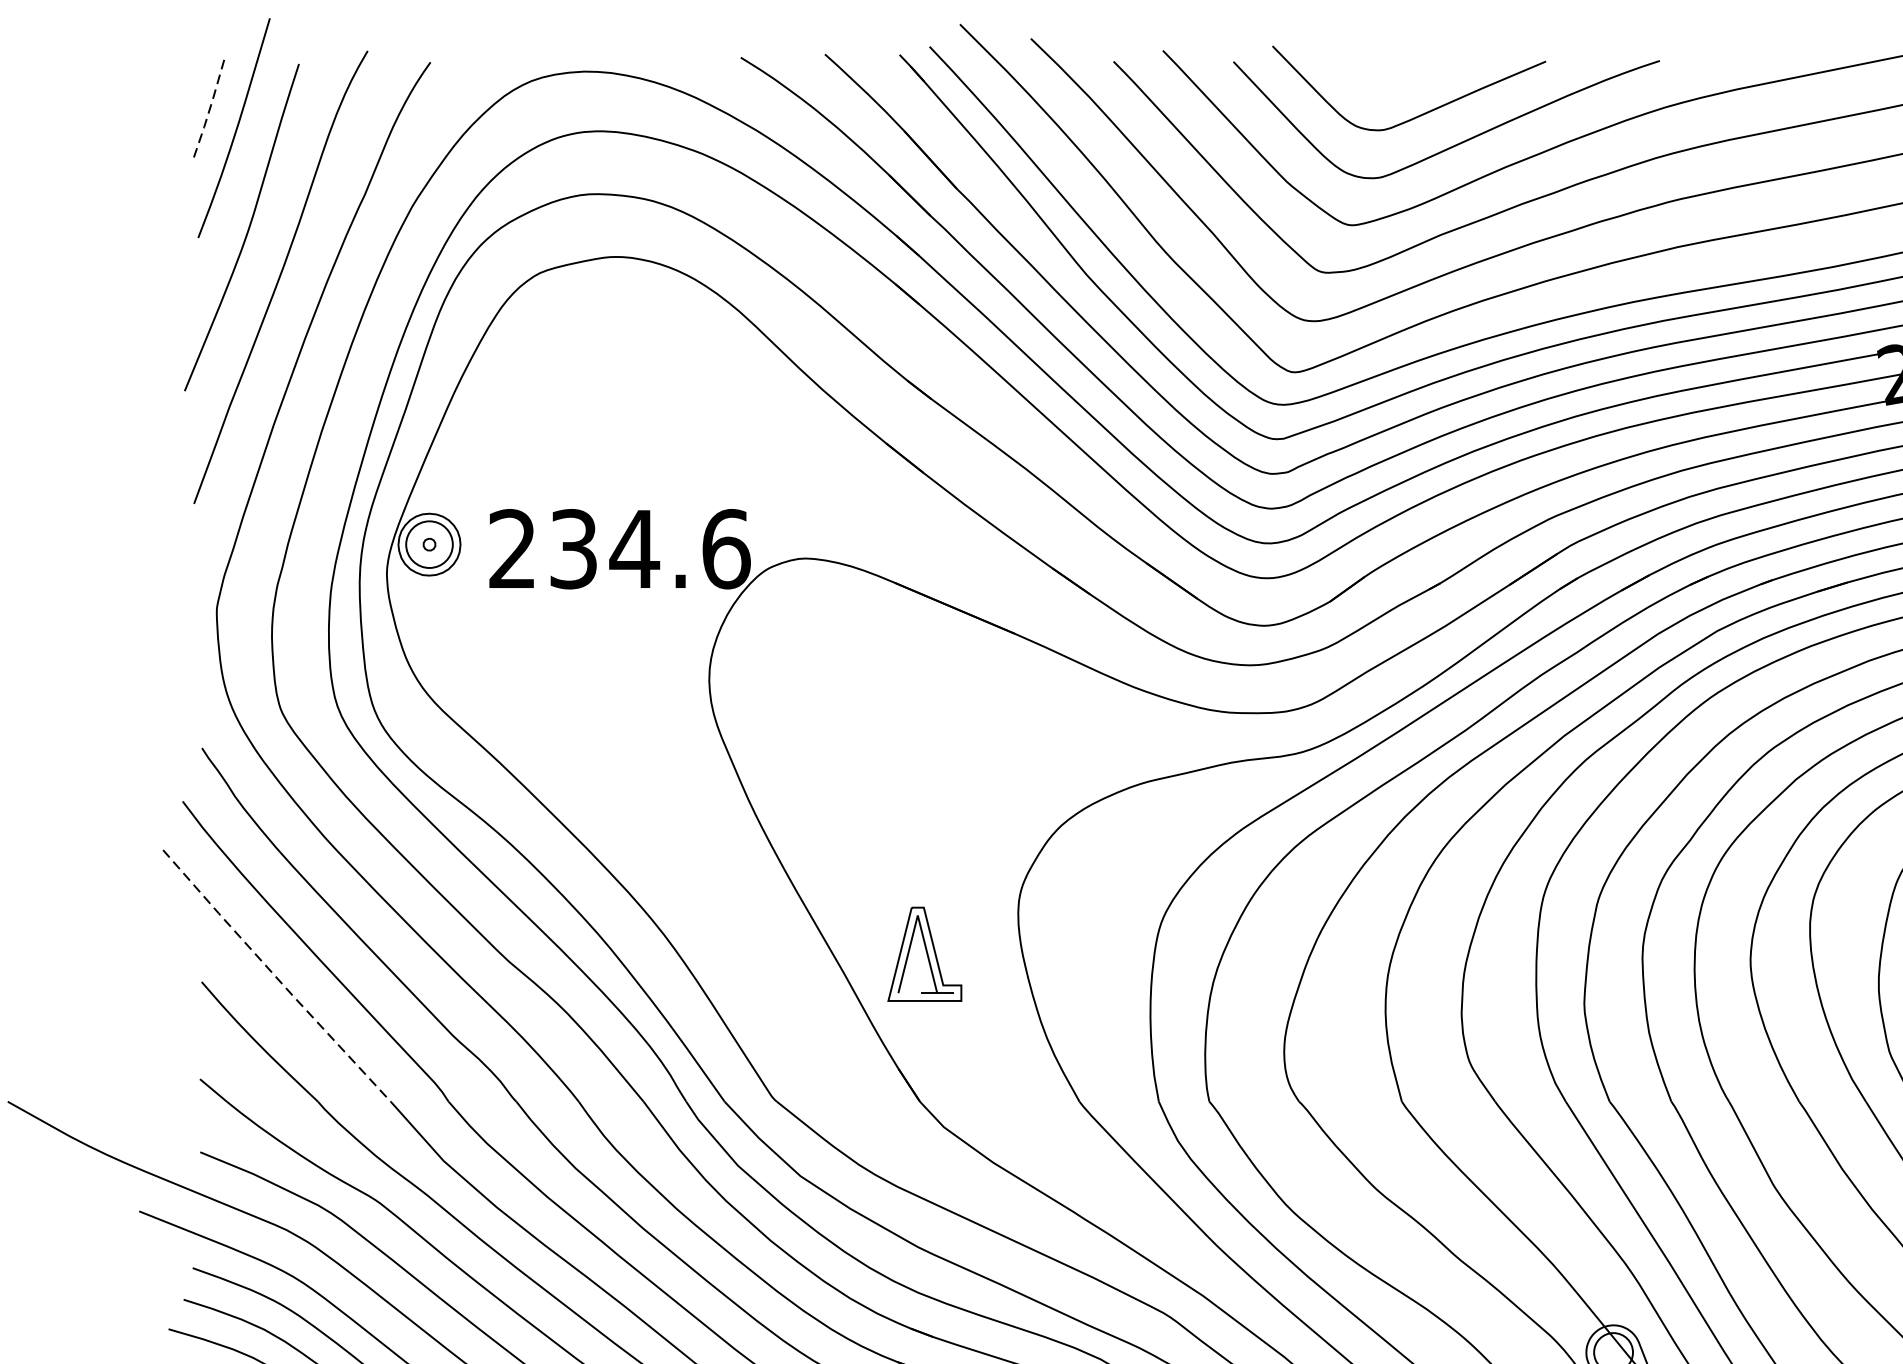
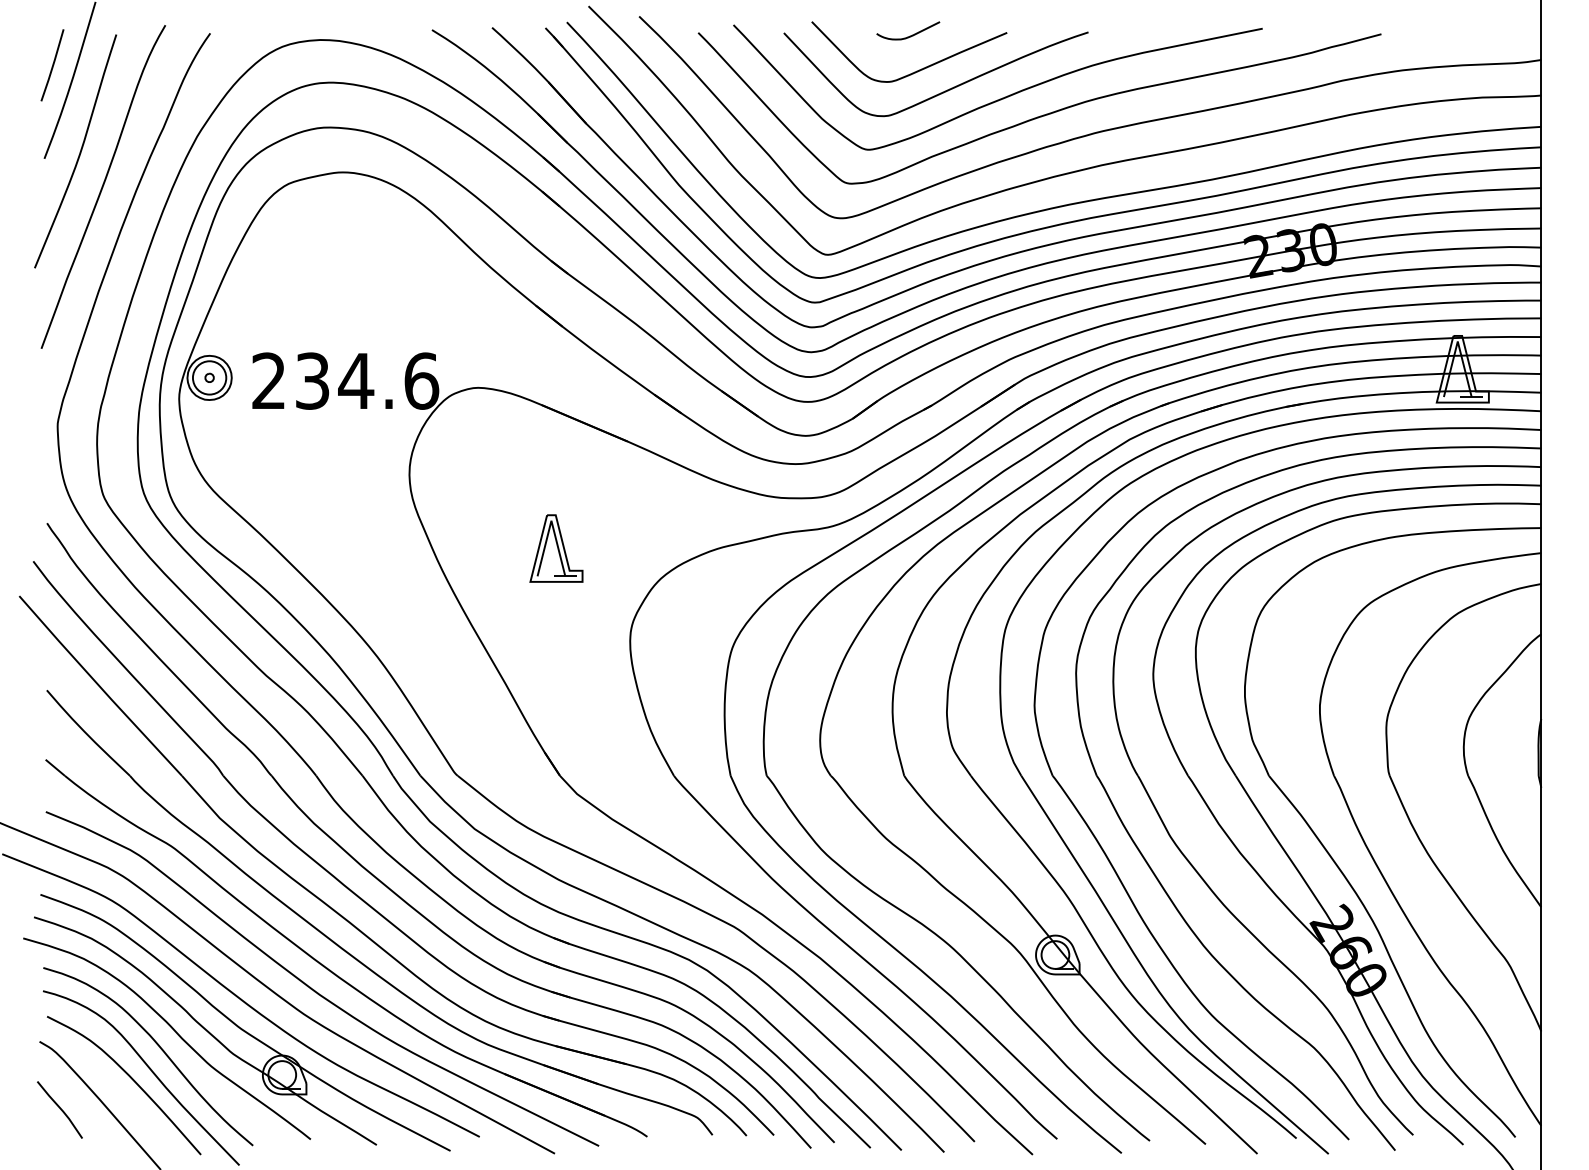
curve: (1409, 65) -> (909, 35), added
line: (210, 105) -> (53, 64), dashed -> solid
part: (924, 954) -> (556, 548), moved
line: (275, 976) -> (99, 686), dashed -> solid

